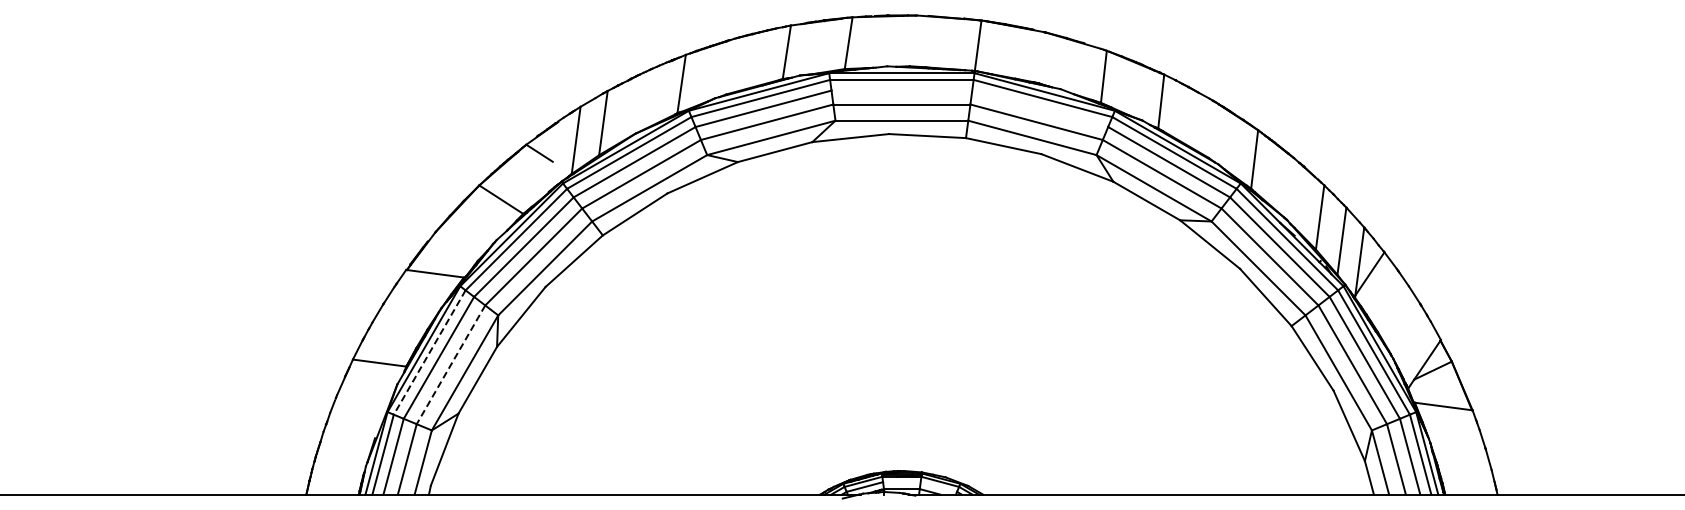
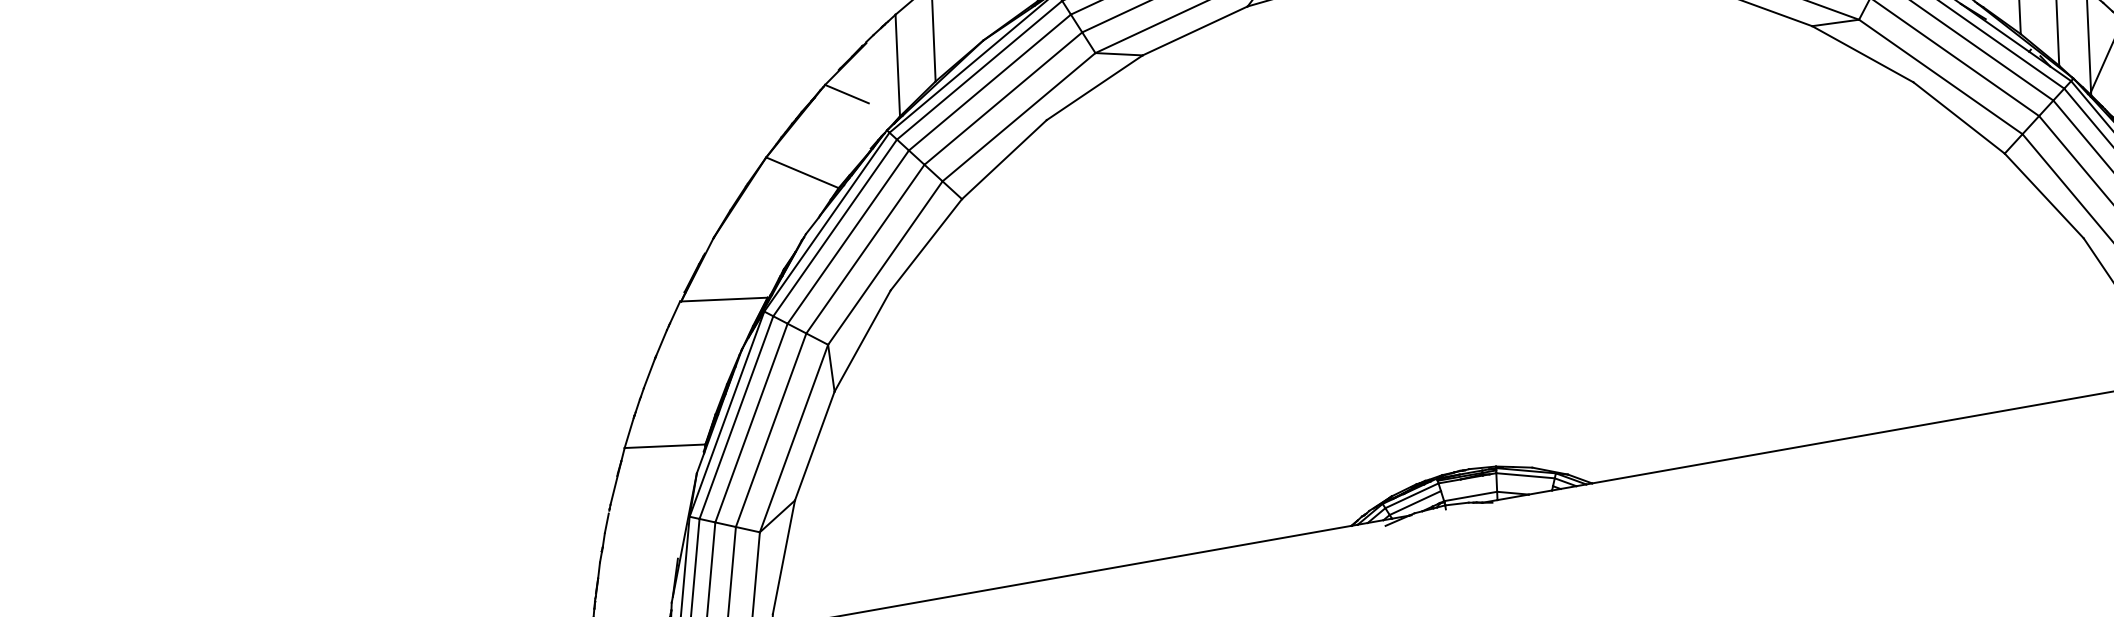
line: (429, 352) -> (736, 417), dashed -> solid
line: (451, 364) -> (771, 429), dashed -> solid

